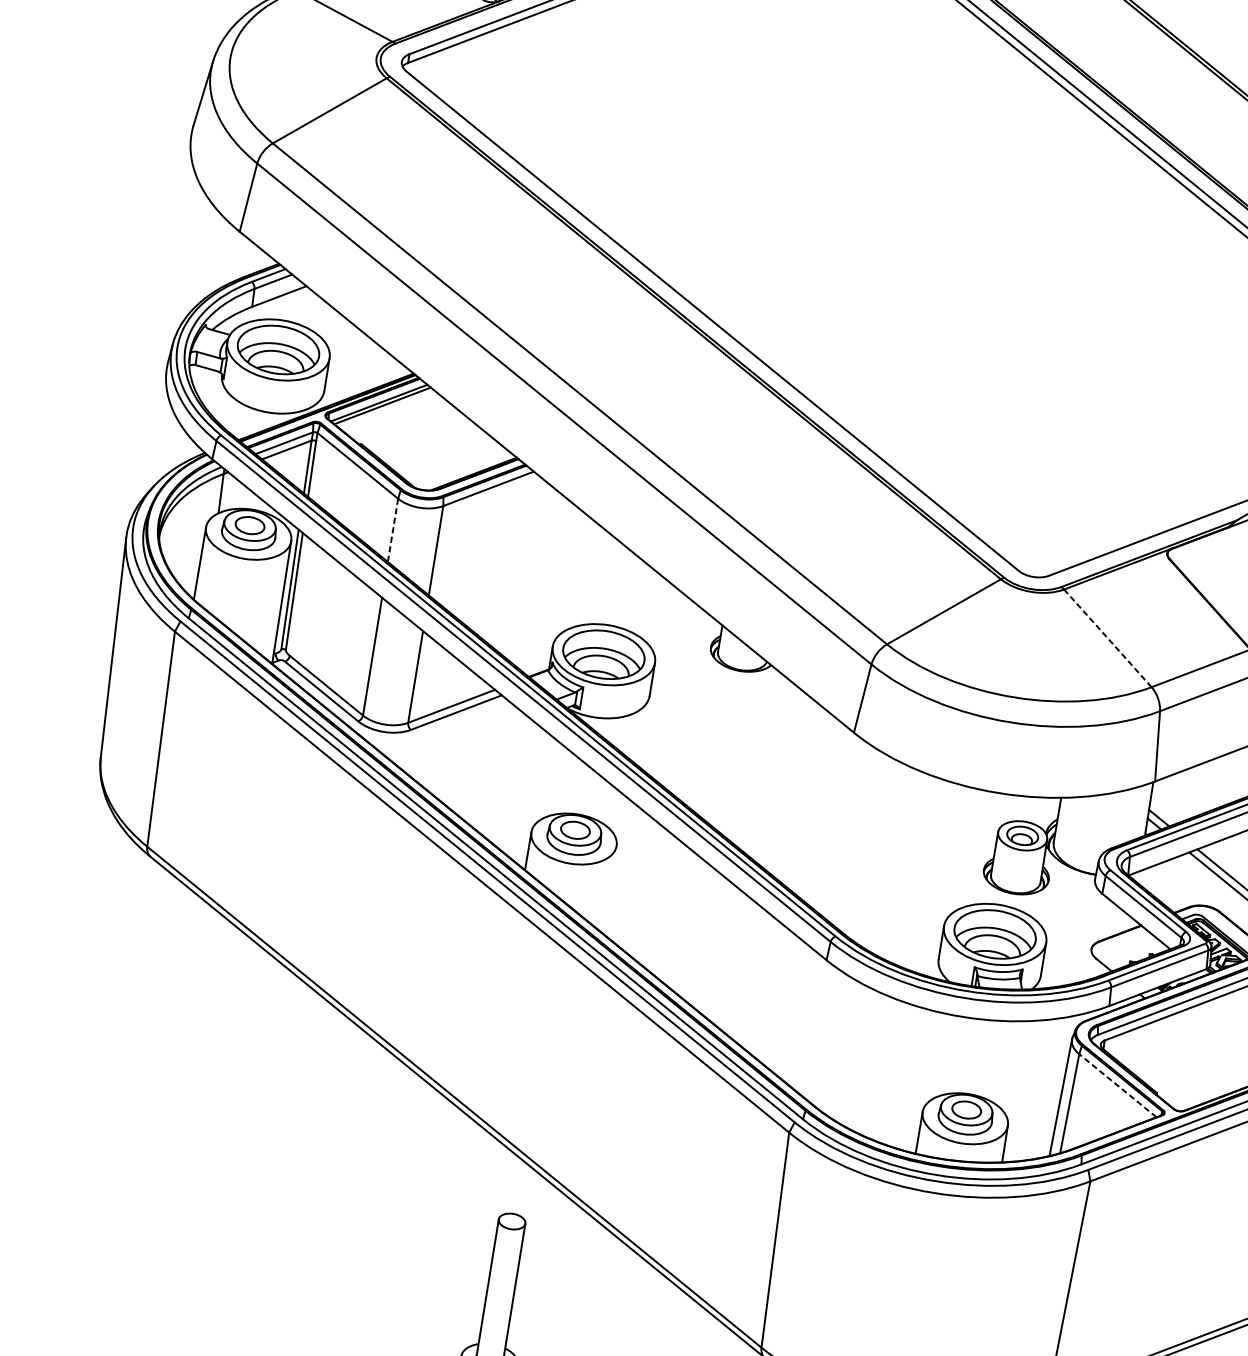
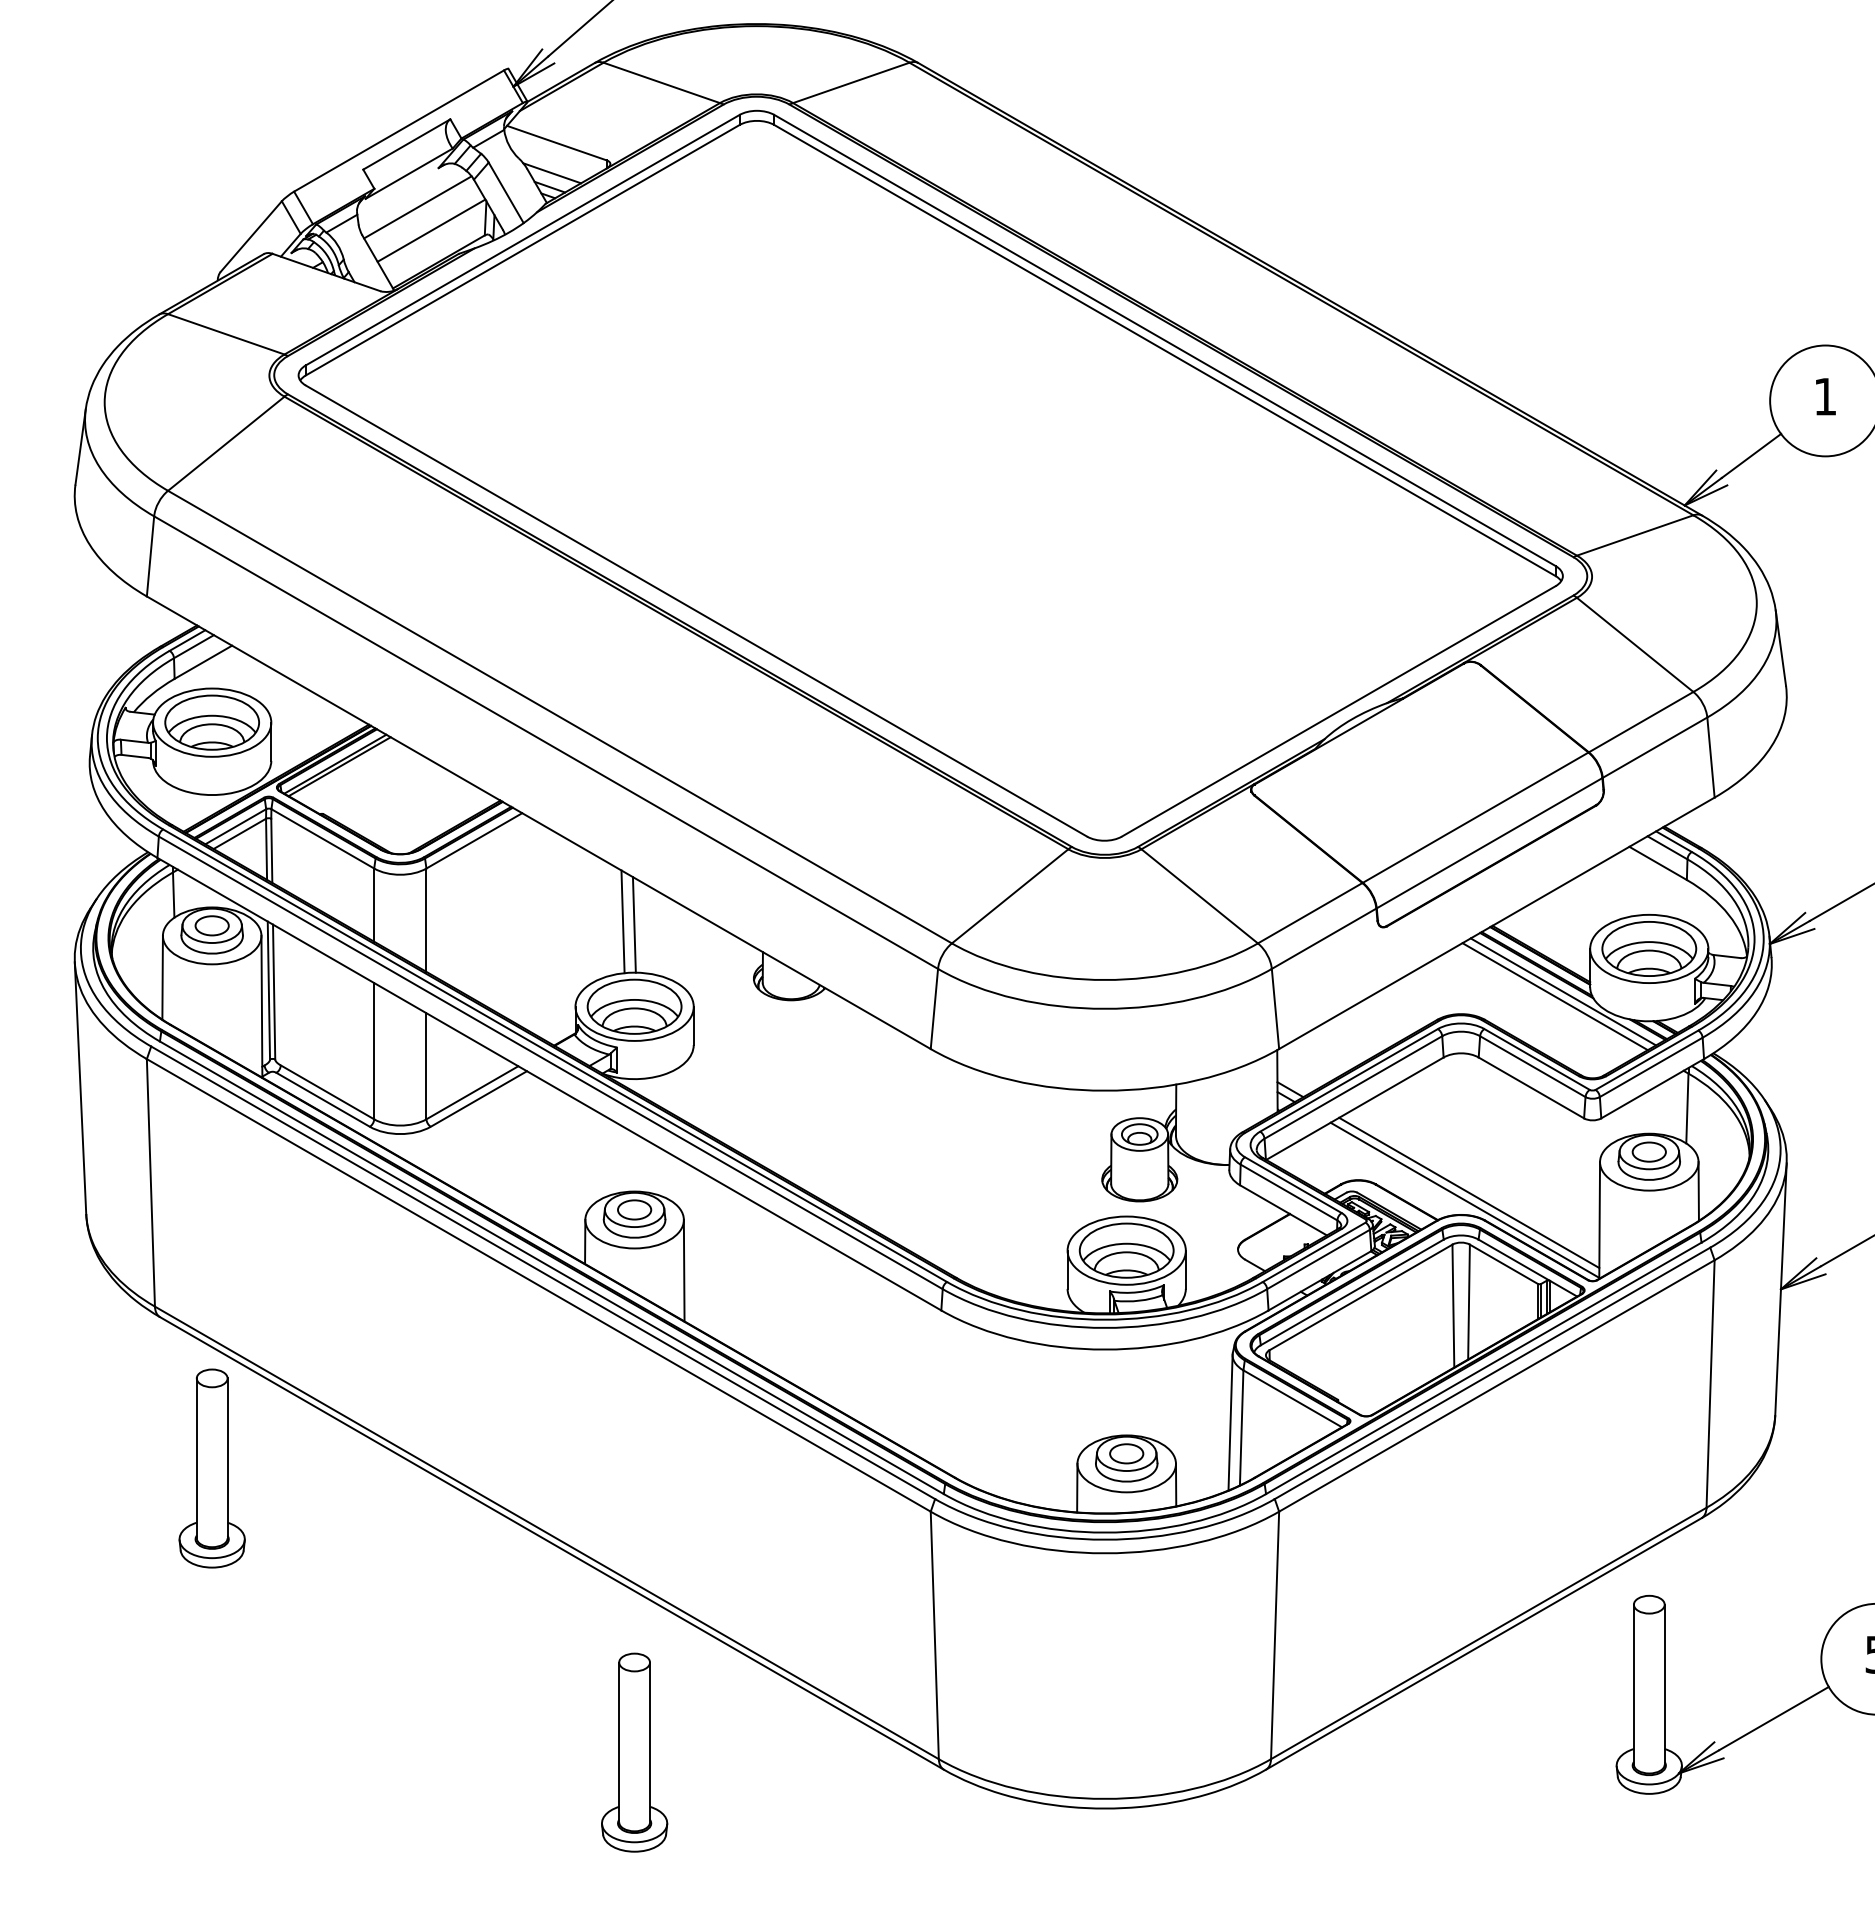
line: (393, 530) -> (374, 905), dashed -> solid
line: (605, 579) -> (622, 921), added
line: (614, 583) -> (633, 924), added
line: (1107, 638) -> (1199, 896), dashed -> solid
line: (609, 889) -> (683, 1270), added
part: (173, 994) -> (211, 1468), added
line: (1117, 1085) -> (1292, 1398), dashed -> solid

